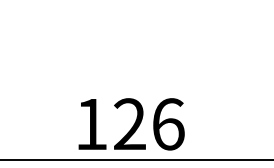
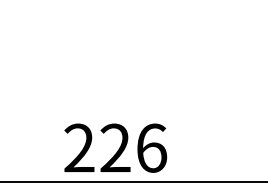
text: (91, 123) -> (79, 147), 126 -> 226

